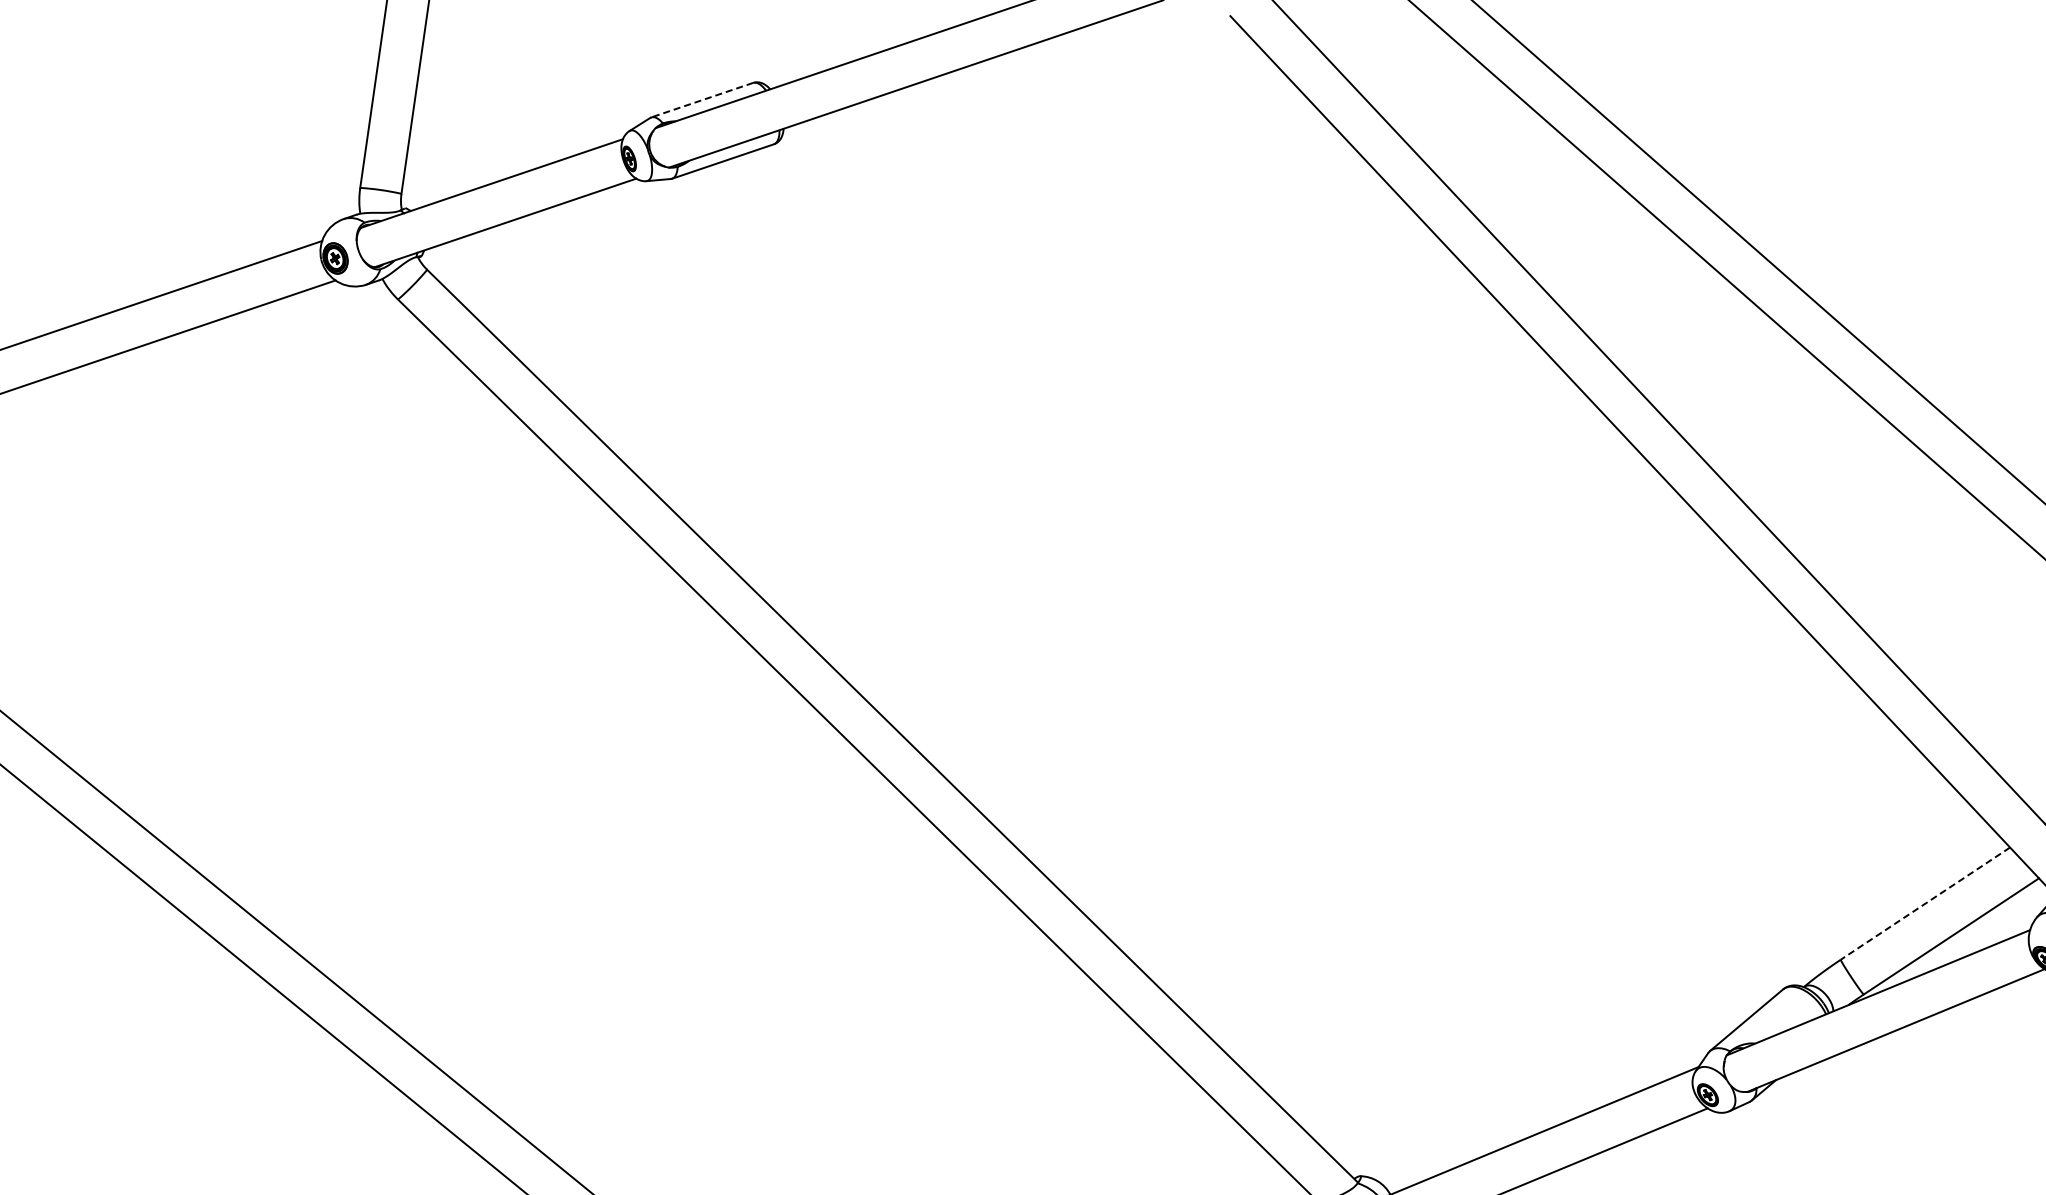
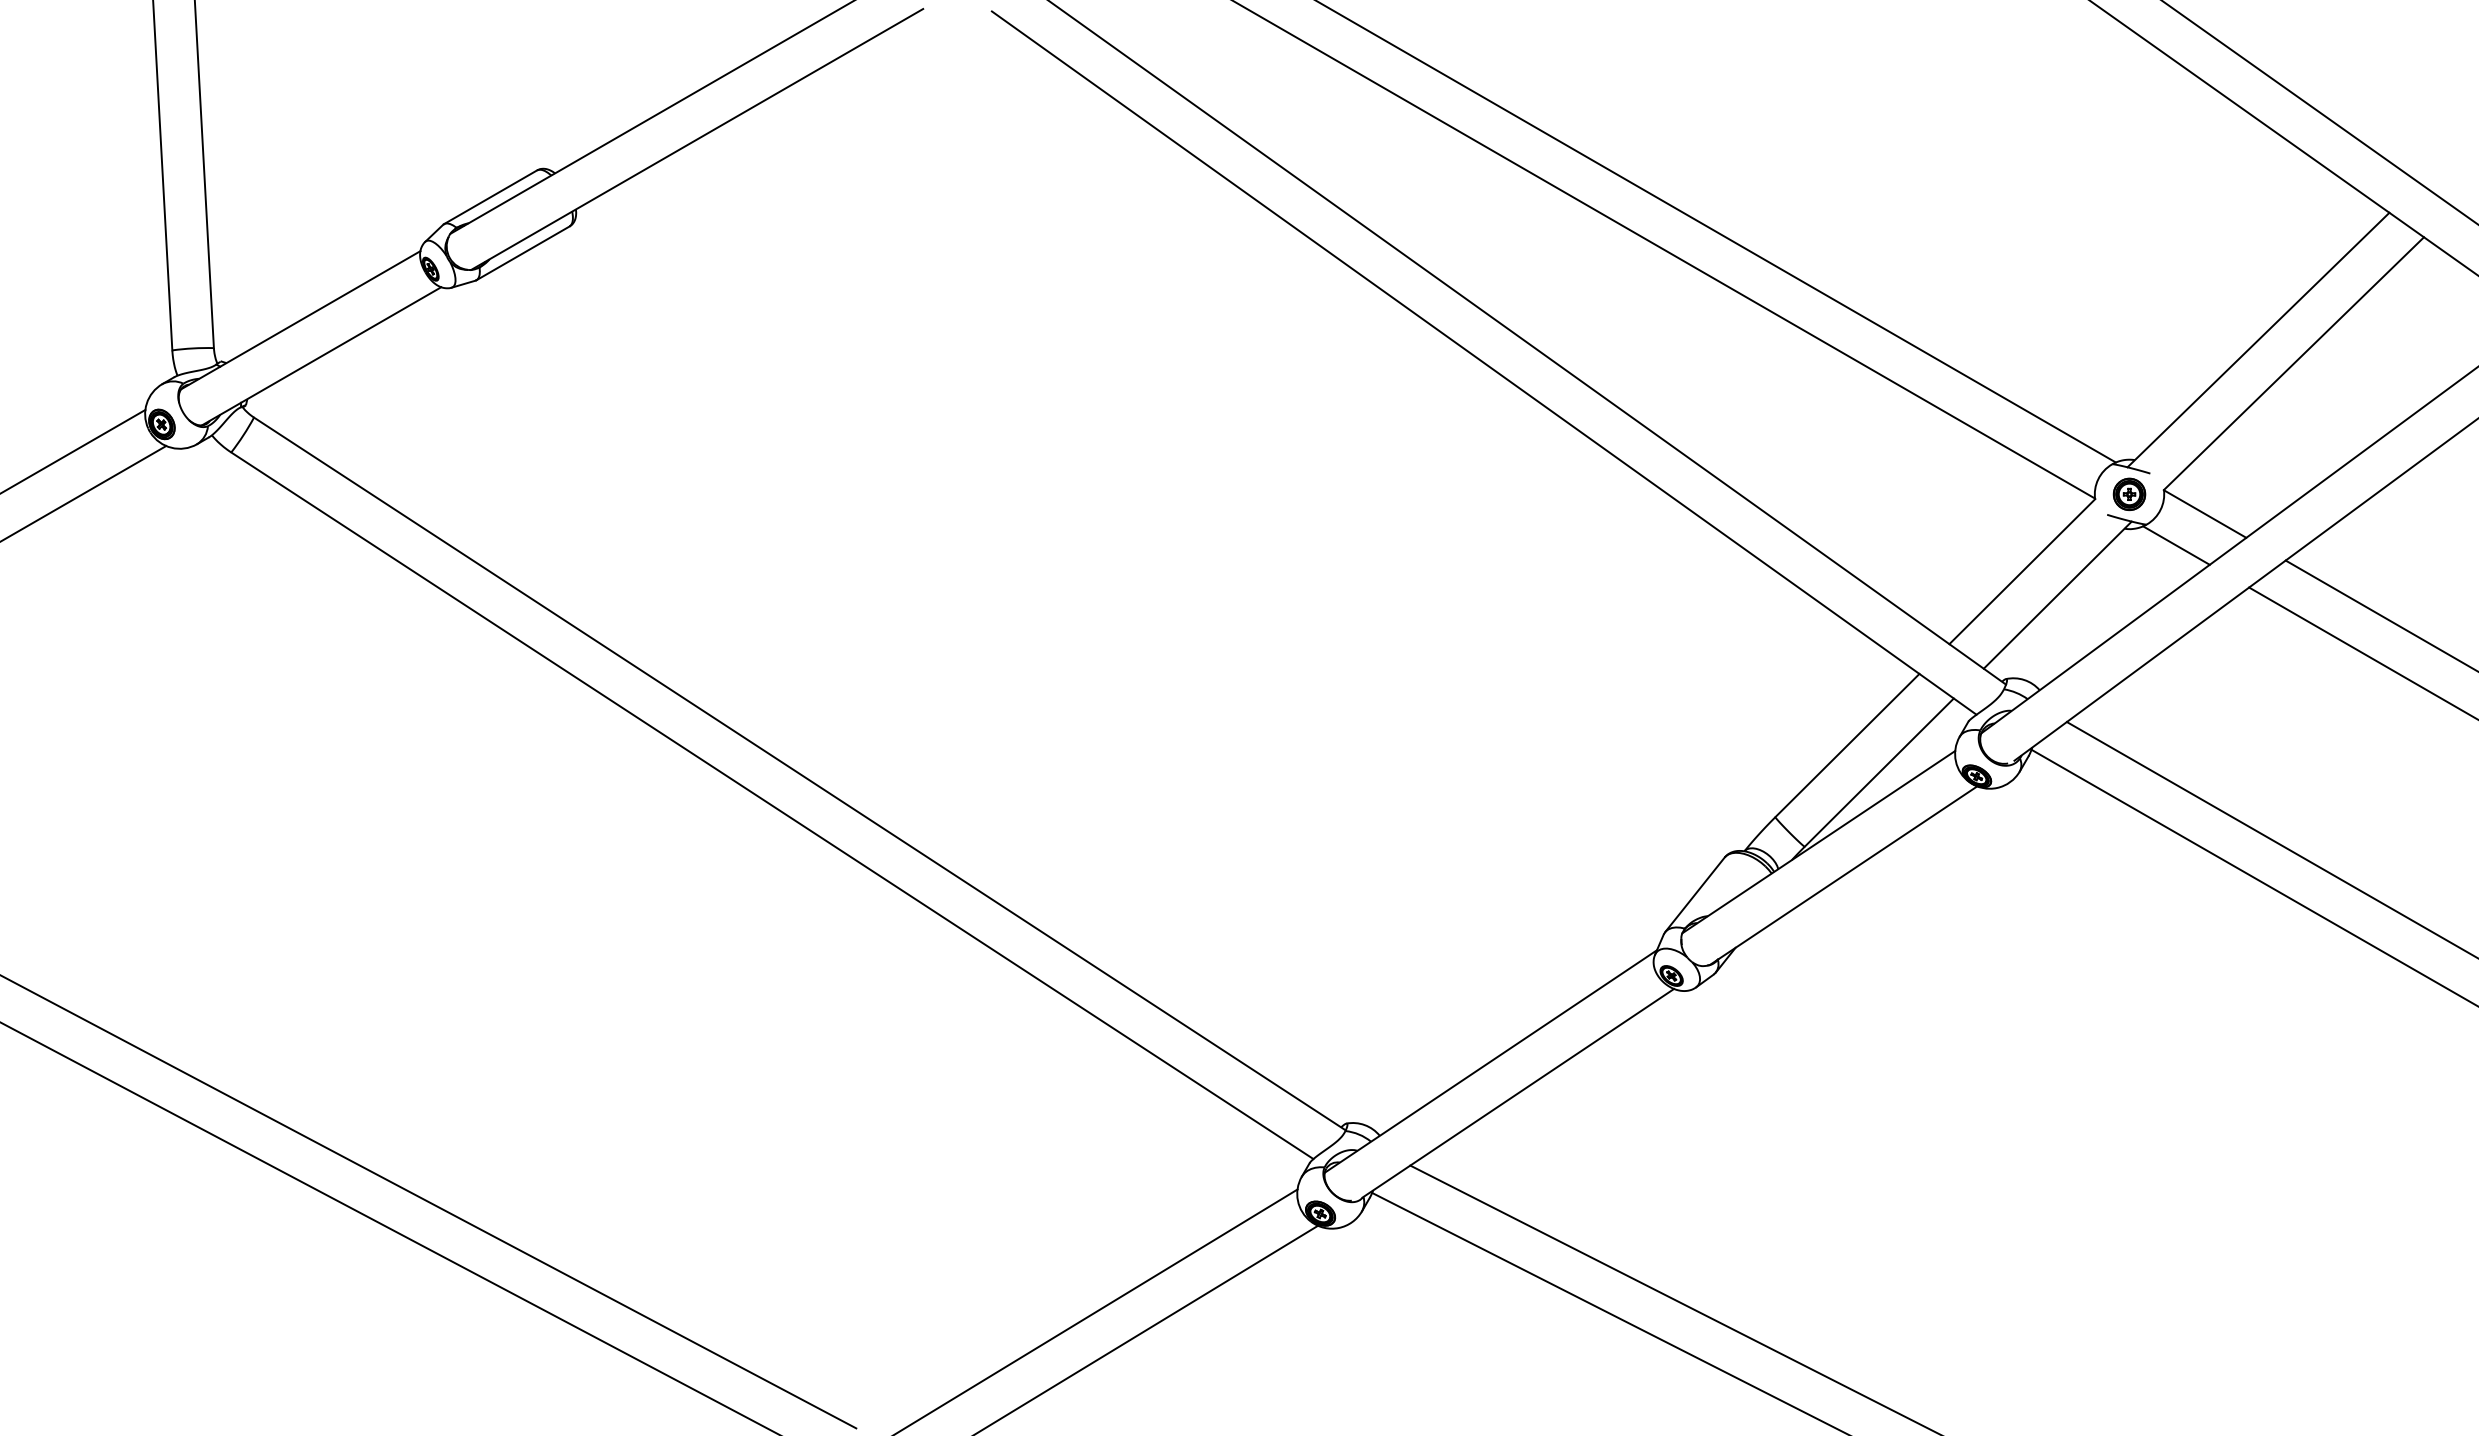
line: (702, 100) -> (490, 197), dashed -> solid
line: (1925, 903) -> (1847, 745), dashed -> solid

